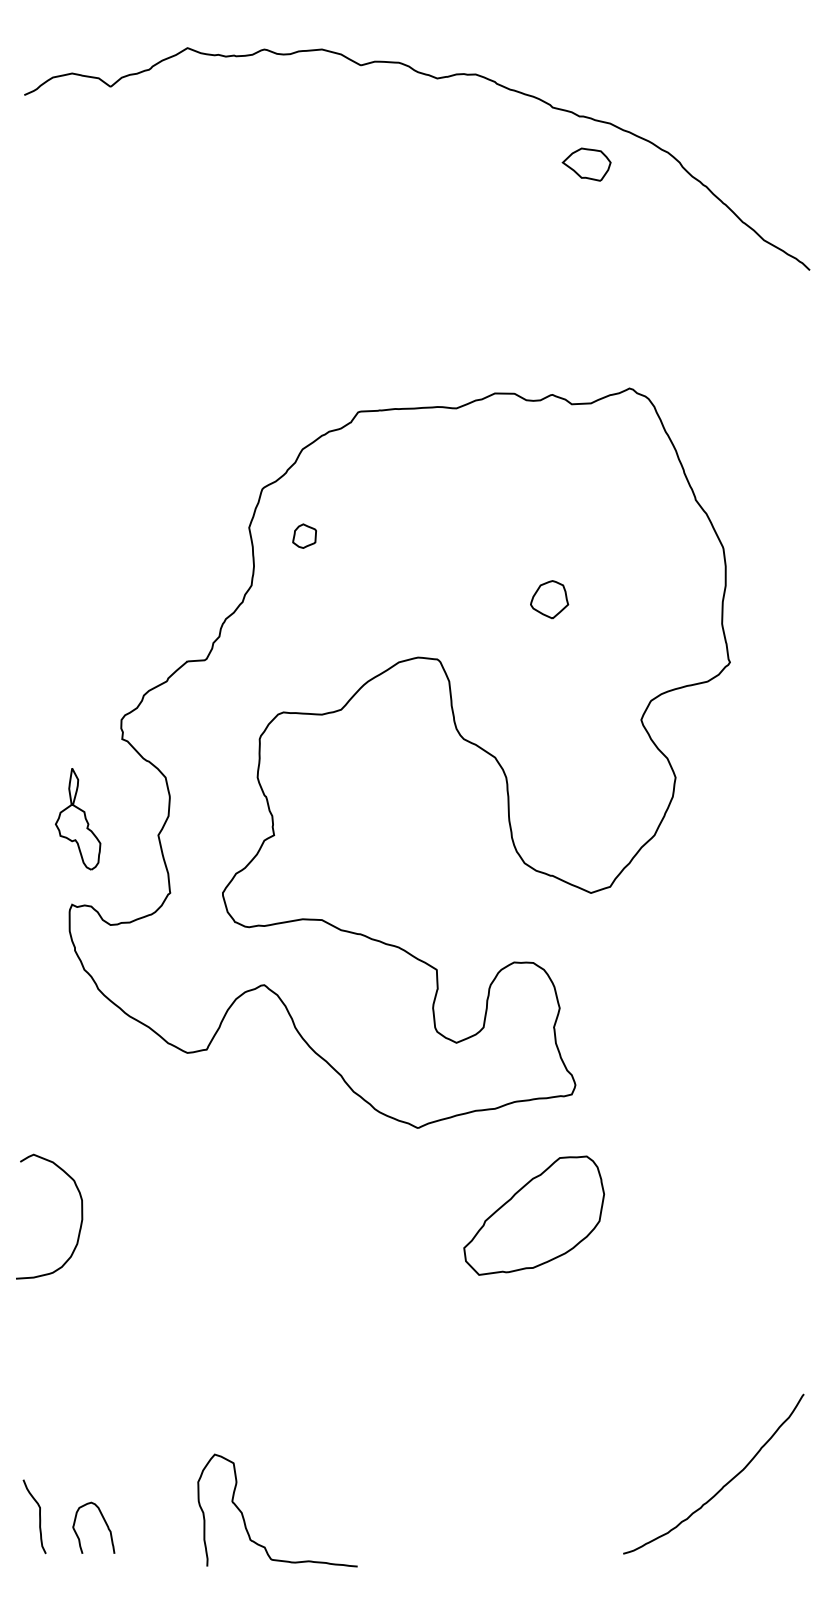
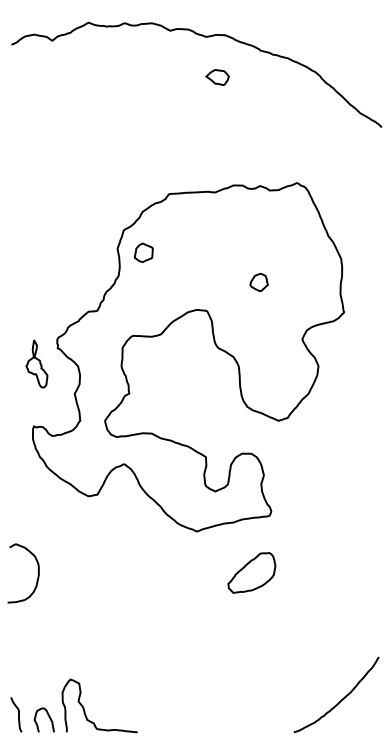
part: (586, 164) -> (217, 77), moved
part: (304, 535) -> (143, 252), size x1.67
part: (77, 817) -> (36, 363), moved
part: (533, 1214) -> (251, 572), size x0.71
curve: (244, 1513) -> (84, 707), moved

